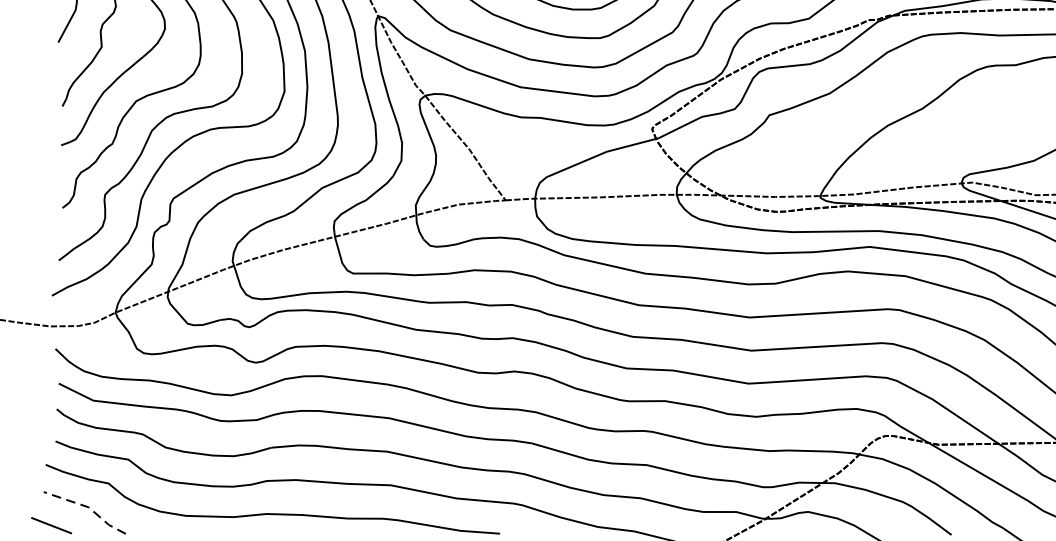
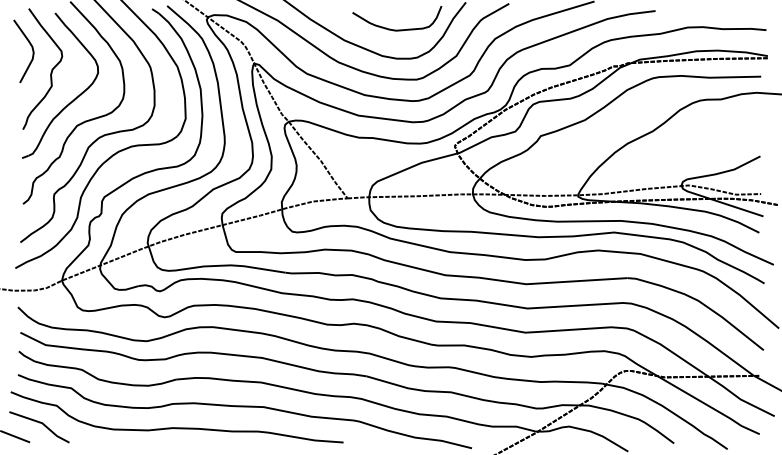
line: (89, 507) -> (42, 423), dashed -> solid

